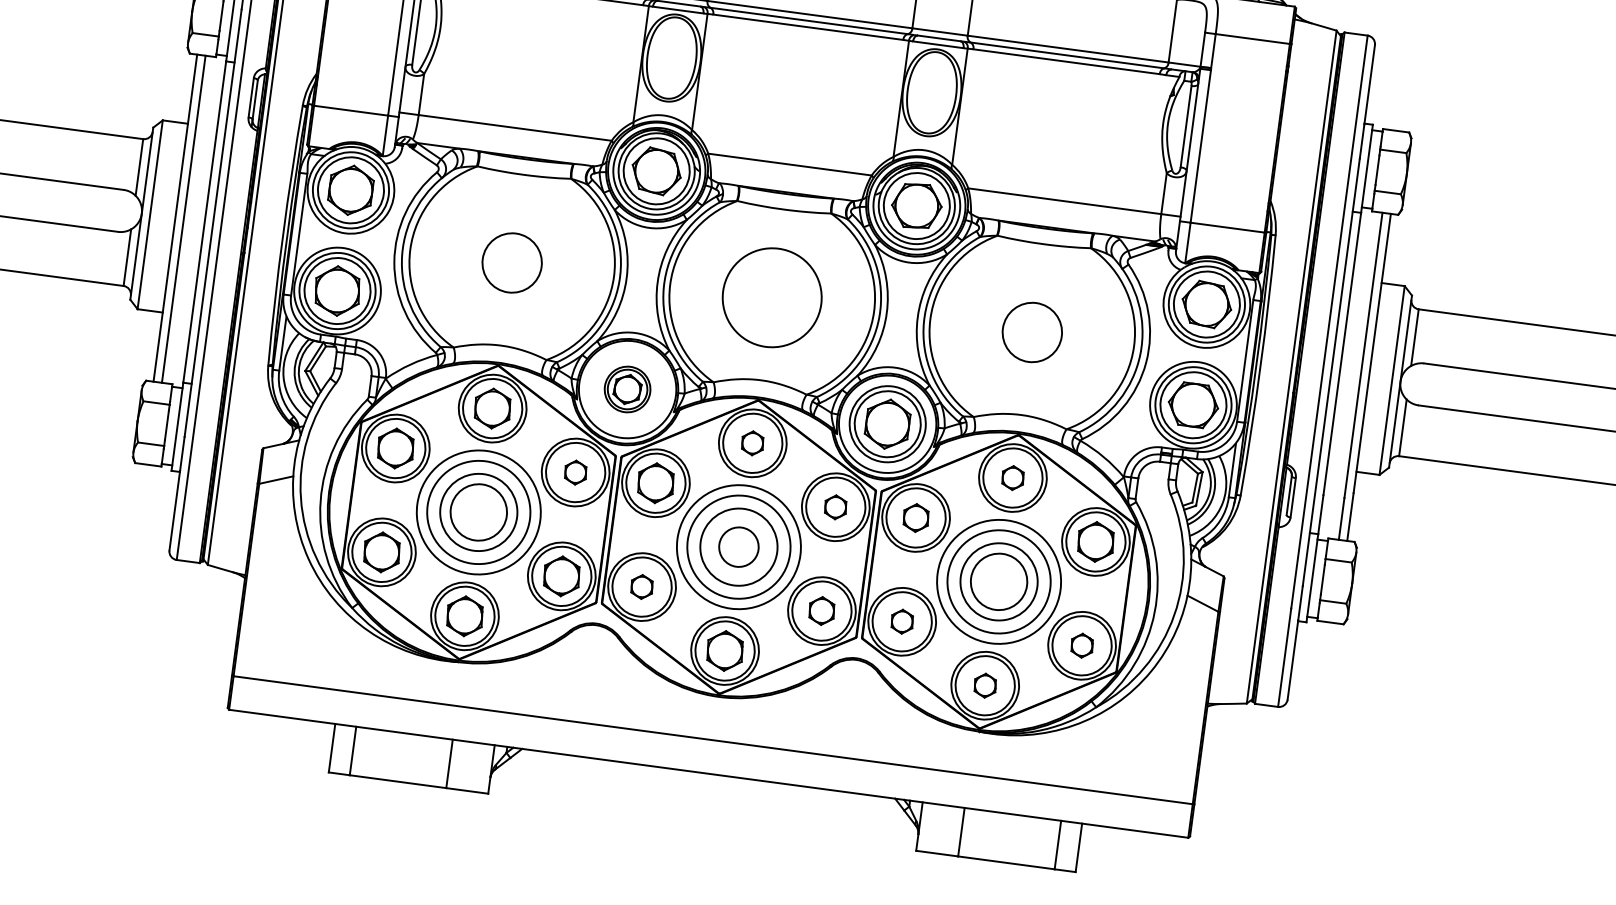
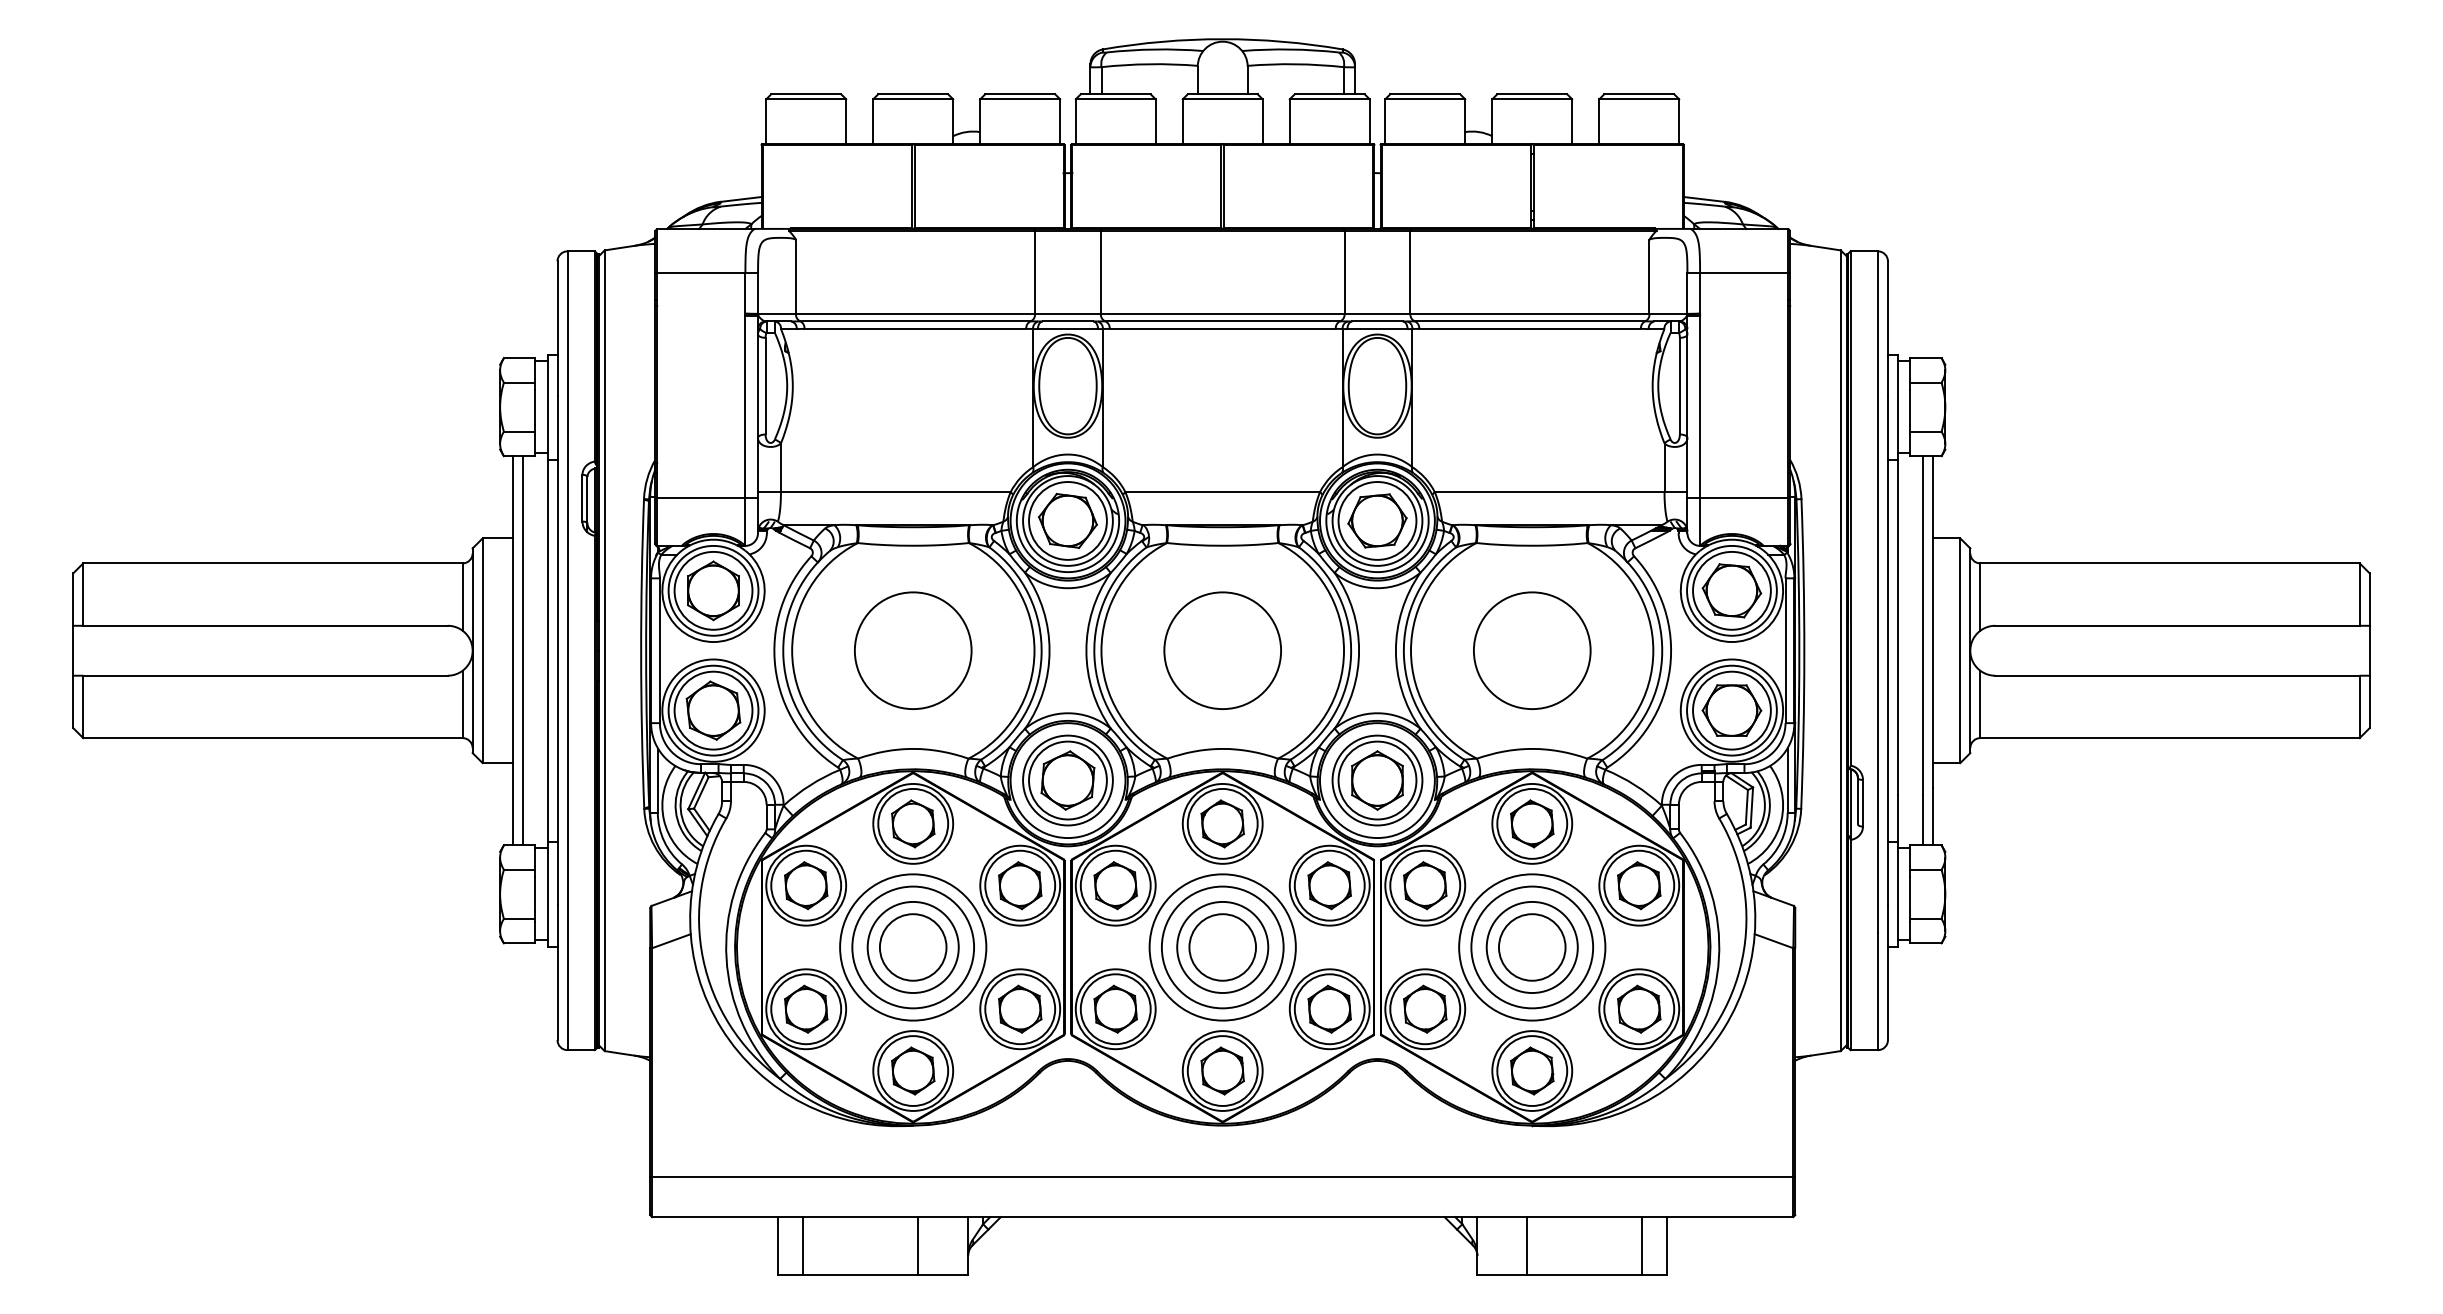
circle: (512, 262) -> (913, 650), size x1.67
circle: (1031, 332) -> (1531, 650), size x1.67
part: (627, 389) -> (1067, 780), size x1.67
part: (752, 442) -> (1222, 823), size x1.67
part: (575, 472) -> (1020, 885), size x1.67
part: (1013, 477) -> (1532, 823), size x1.67
part: (835, 507) -> (1329, 885), size x1.67
part: (916, 517) -> (1425, 885), size x1.43
circle: (738, 547) -> (1222, 947), size x1.43
part: (641, 586) -> (1115, 1008), size x1.67
part: (821, 610) -> (1329, 1008), size x1.43
part: (902, 621) -> (1425, 1008), size x1.67
part: (1082, 645) -> (1639, 1008), size x1.67
part: (985, 685) -> (1532, 1070), size x1.67

